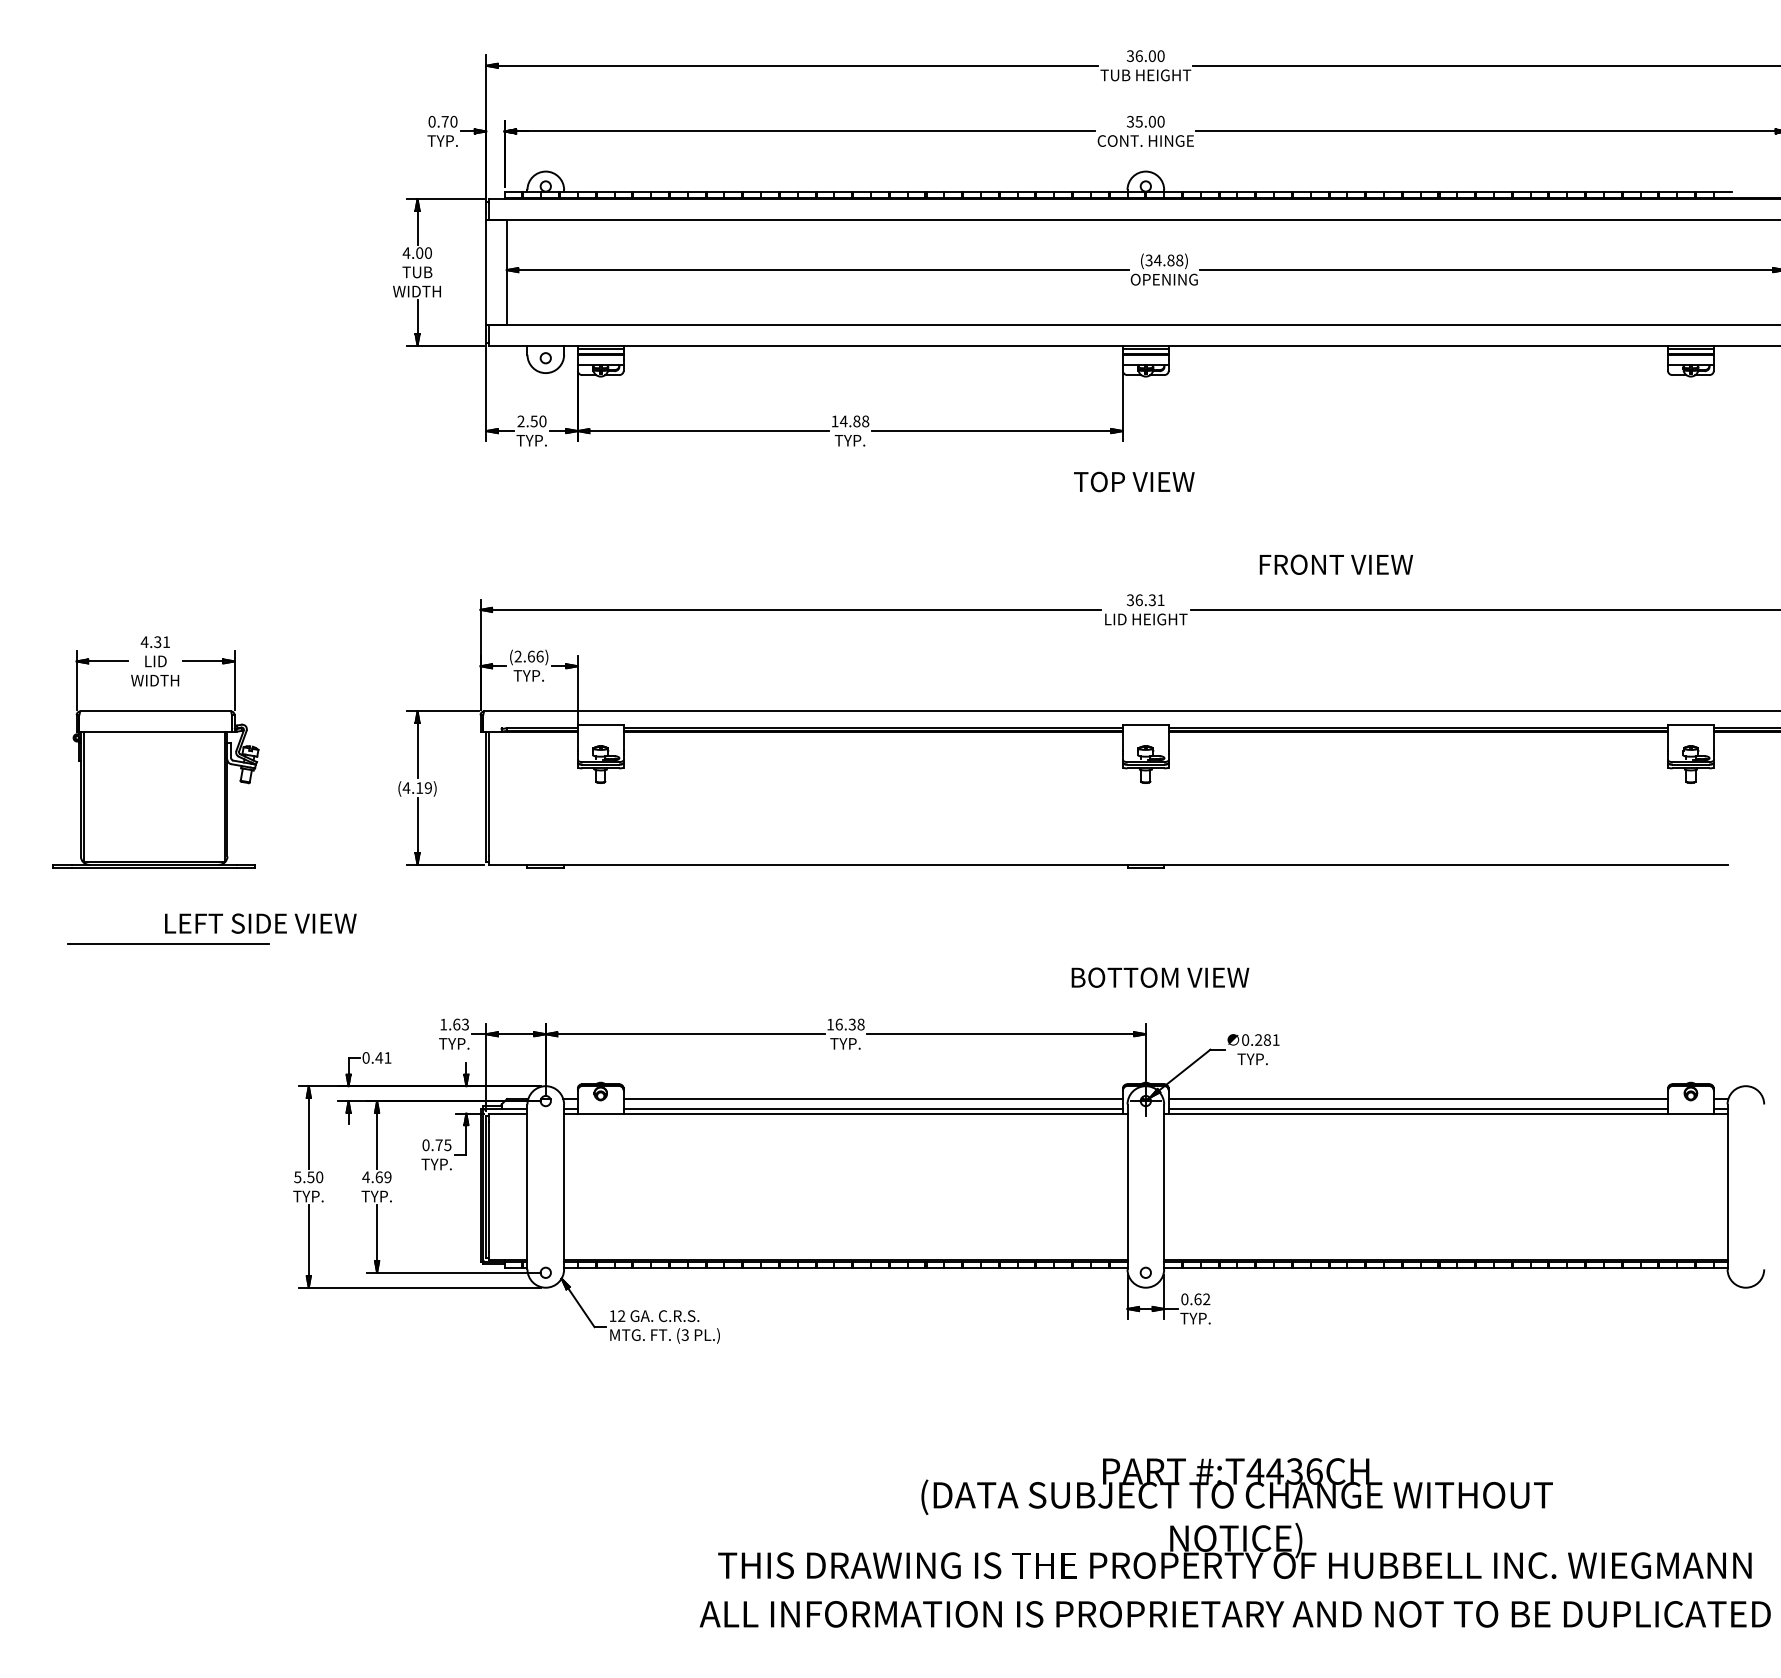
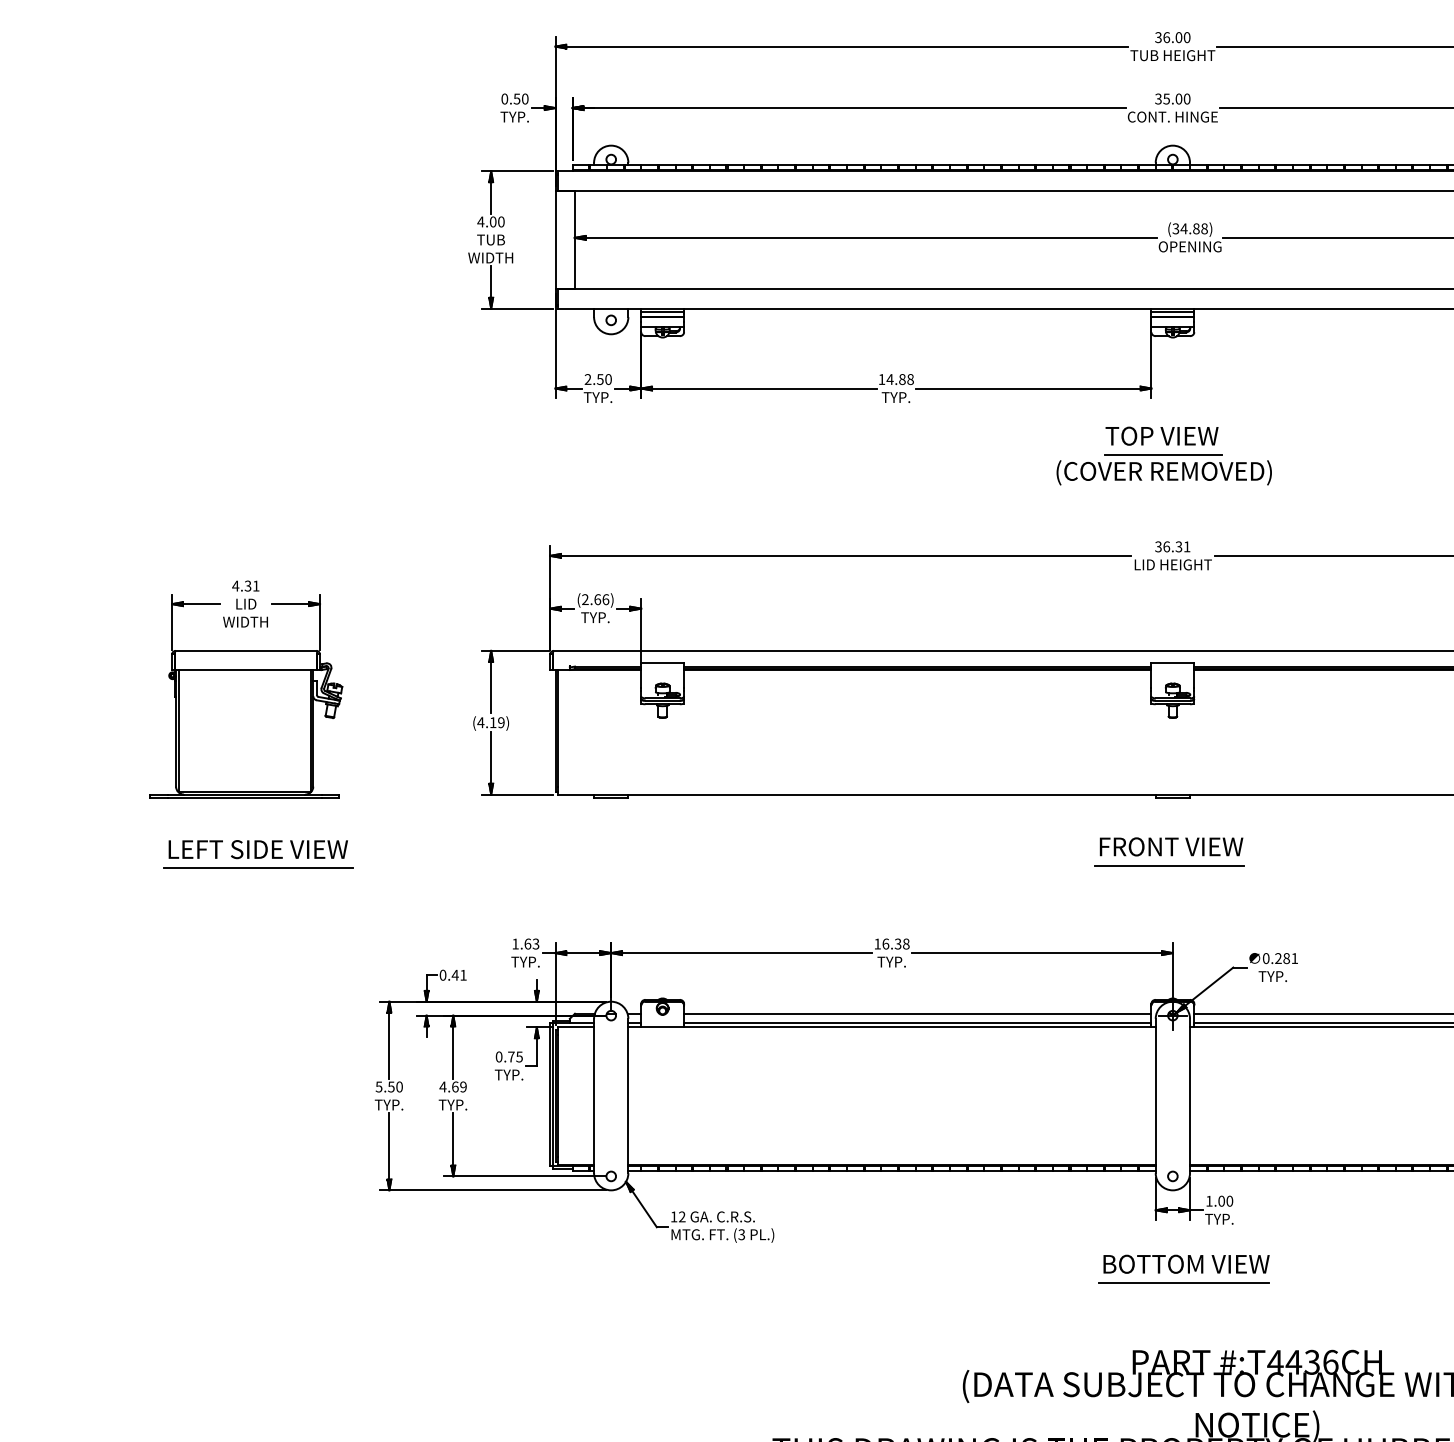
text: (444, 121) -> (516, 98), 0.70 -> 0.50
part: (1136, 517) -> (1164, 469), added
text: (1335, 564) -> (1170, 846), moved
text: (260, 923) -> (258, 849), moved
line: (1142, 940) -> (1169, 865), added
text: (1160, 977) -> (1186, 1264), moved
text: (1195, 1299) -> (1219, 1201), 0.62 -> 1.00
line: (1158, 1386) -> (1184, 1282), added

